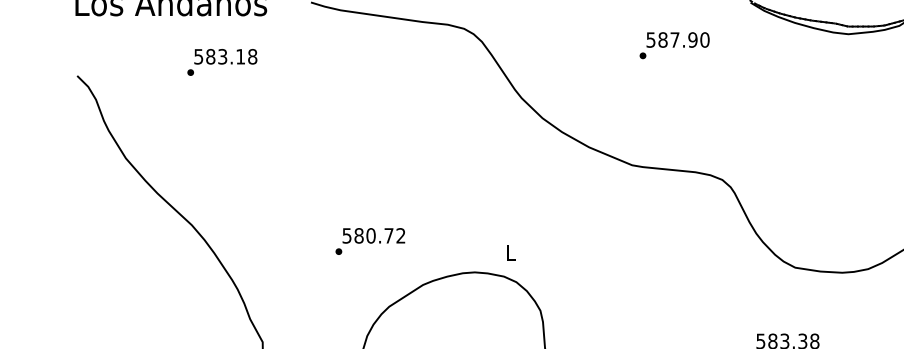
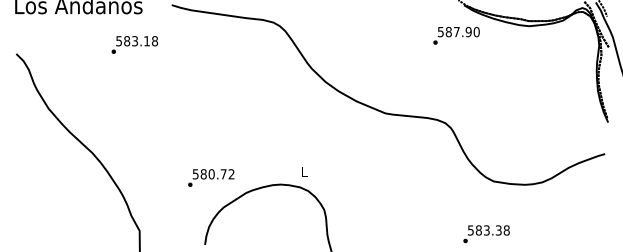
text: (674, 45) -> (456, 35), moved
text: (221, 61) -> (134, 44), moved
text: (370, 240) -> (211, 177), moved

